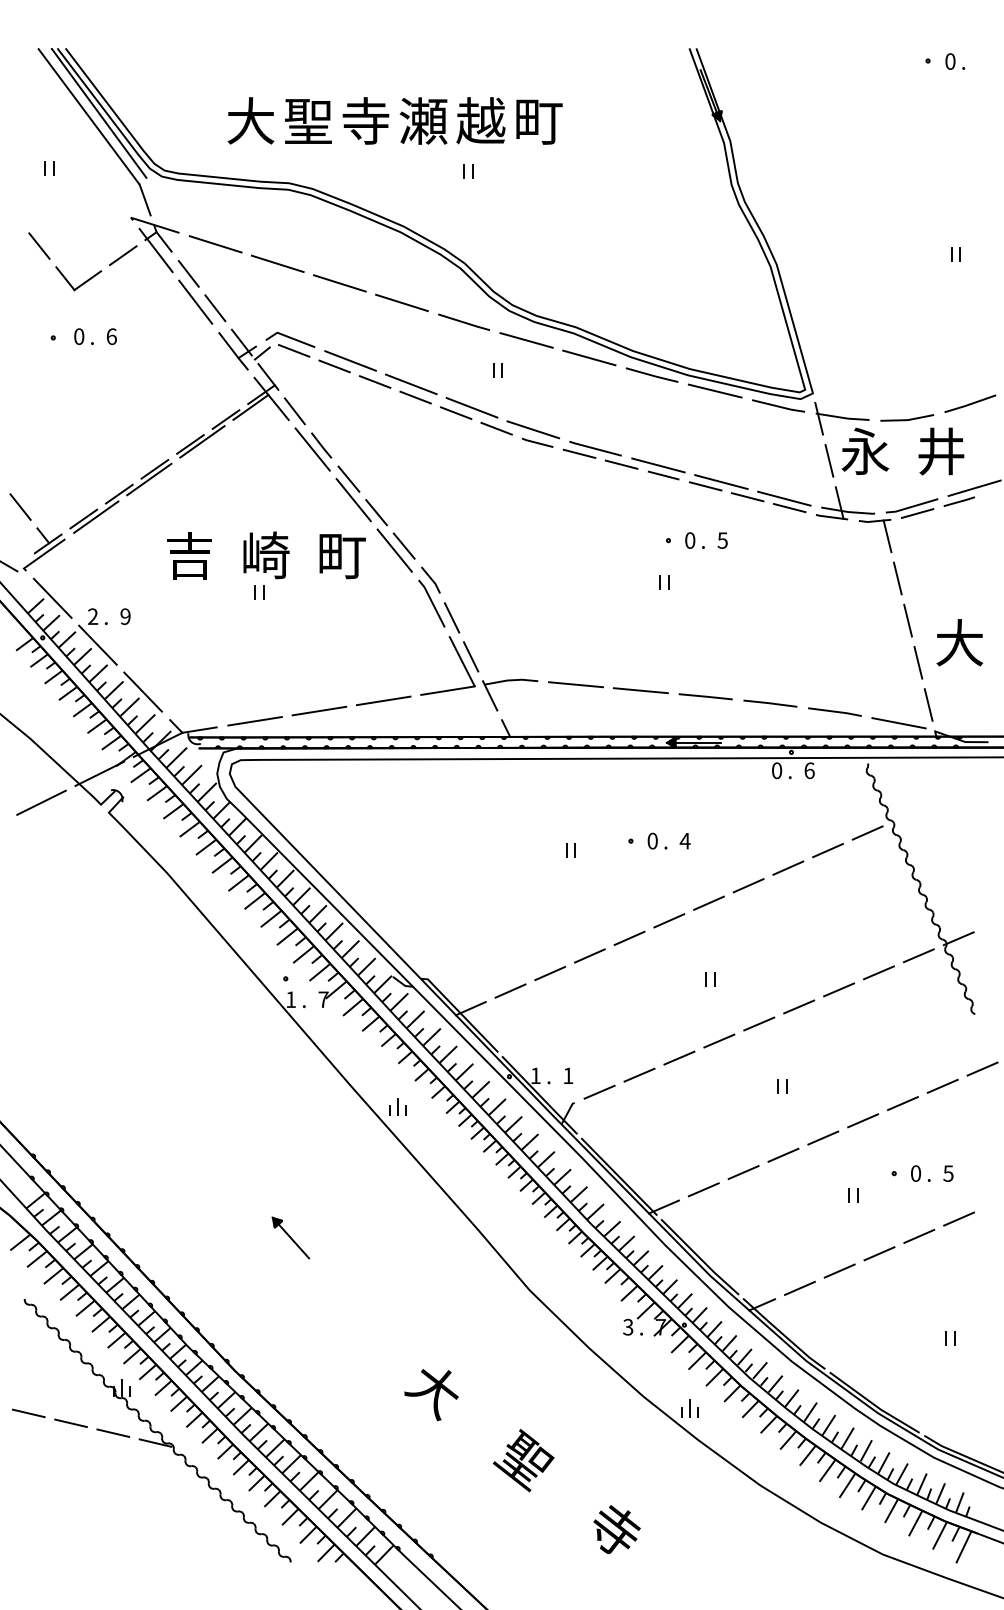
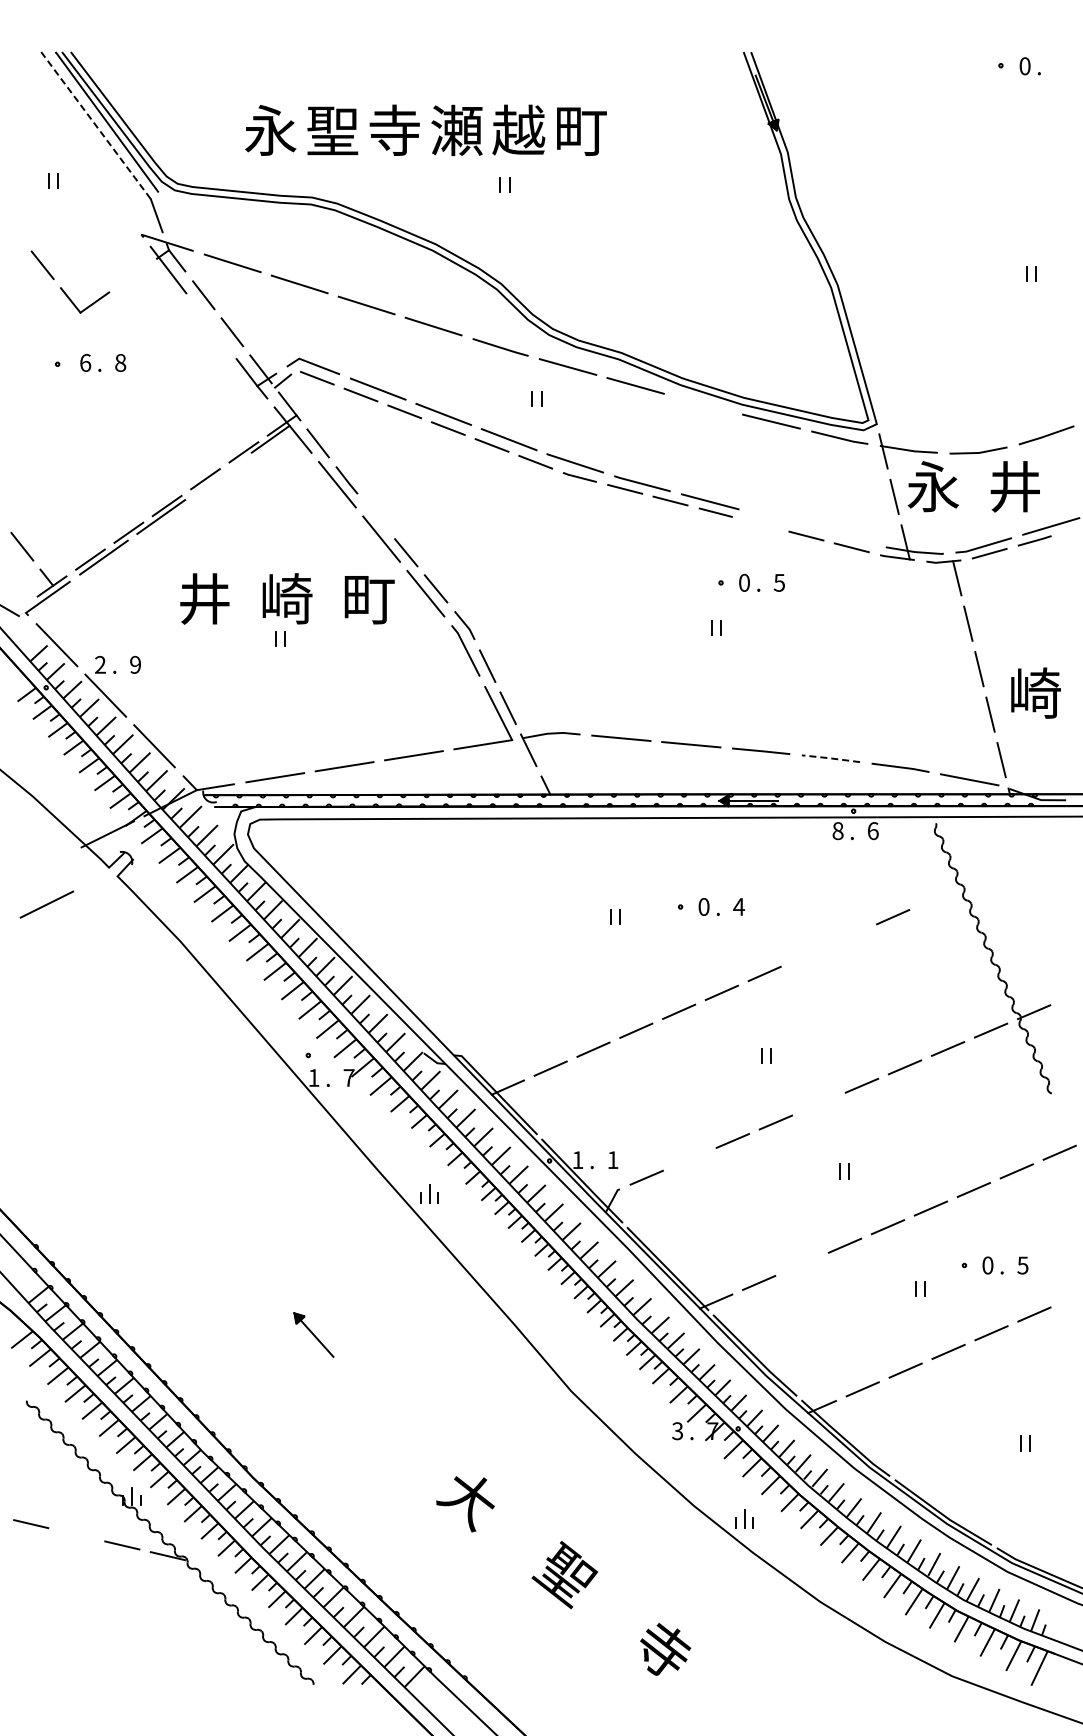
line: (89, 116) -> (96, 125), solid -> dashed
text: (250, 120) -> (270, 129), 大 -> 永
line: (122, 255) -> (132, 275), removed
line: (195, 301) -> (210, 325), removed
text: (79, 336) -> (85, 362), 0 -> 6
text: (111, 336) -> (120, 362), 6 -> 8
line: (652, 375) -> (703, 404), removed
line: (202, 441) -> (218, 476), removed
line: (348, 479) -> (376, 516), removed
line: (720, 481) -> (777, 519), removed
line: (706, 486) -> (761, 524), removed
line: (783, 498) -> (845, 537), removed
text: (189, 555) -> (204, 598), 吉 -> 井
text: (960, 642) -> (1035, 692), 大 -> 崎
line: (769, 703) -> (830, 758), solid -> dashed
text: (776, 770) -> (837, 830), 0 -> 8
line: (41, 802) -> (46, 904), moved
line: (867, 833) -> (935, 898), removed
line: (788, 868) -> (850, 936), removed
line: (748, 885) -> (807, 954), removed
line: (758, 1024) -> (818, 1104), removed
line: (639, 1075) -> (689, 1159), removed
line: (743, 1172) -> (801, 1264), removed
line: (70, 1423) -> (76, 1534), removed

